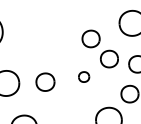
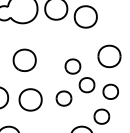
part: (34, 35) -> (24, 59), added
part: (83, 77) -> (63, 98), size x1.67
part: (45, 81) -> (30, 99), size x1.43

